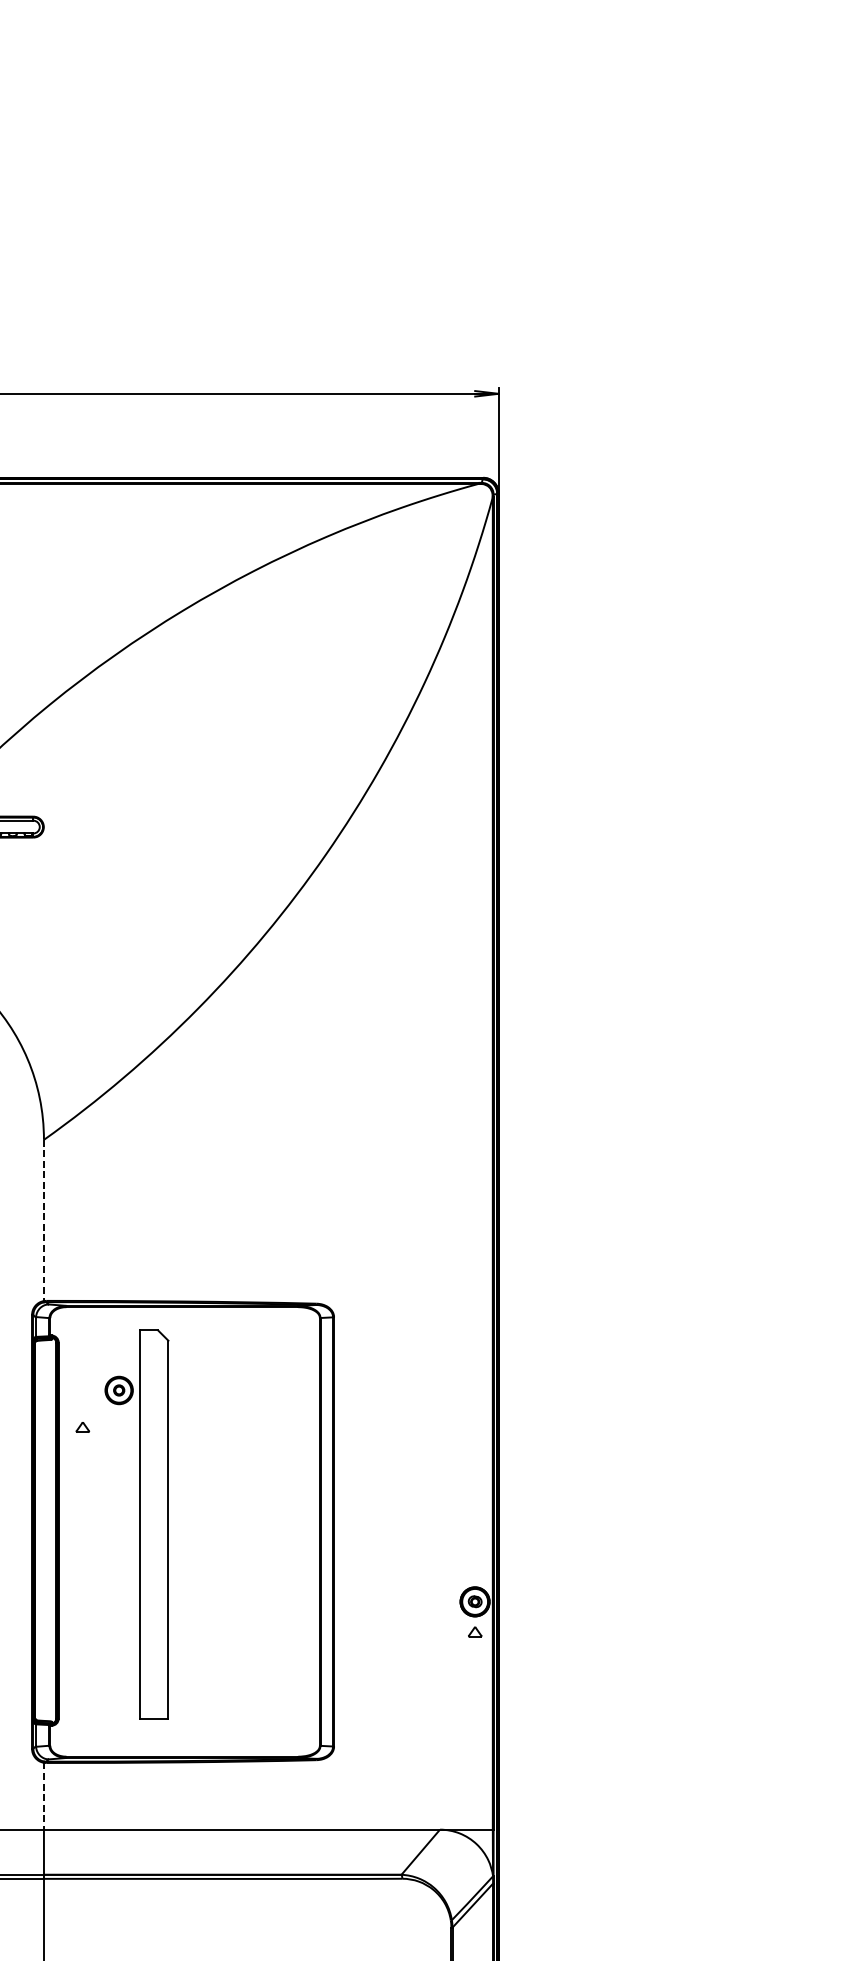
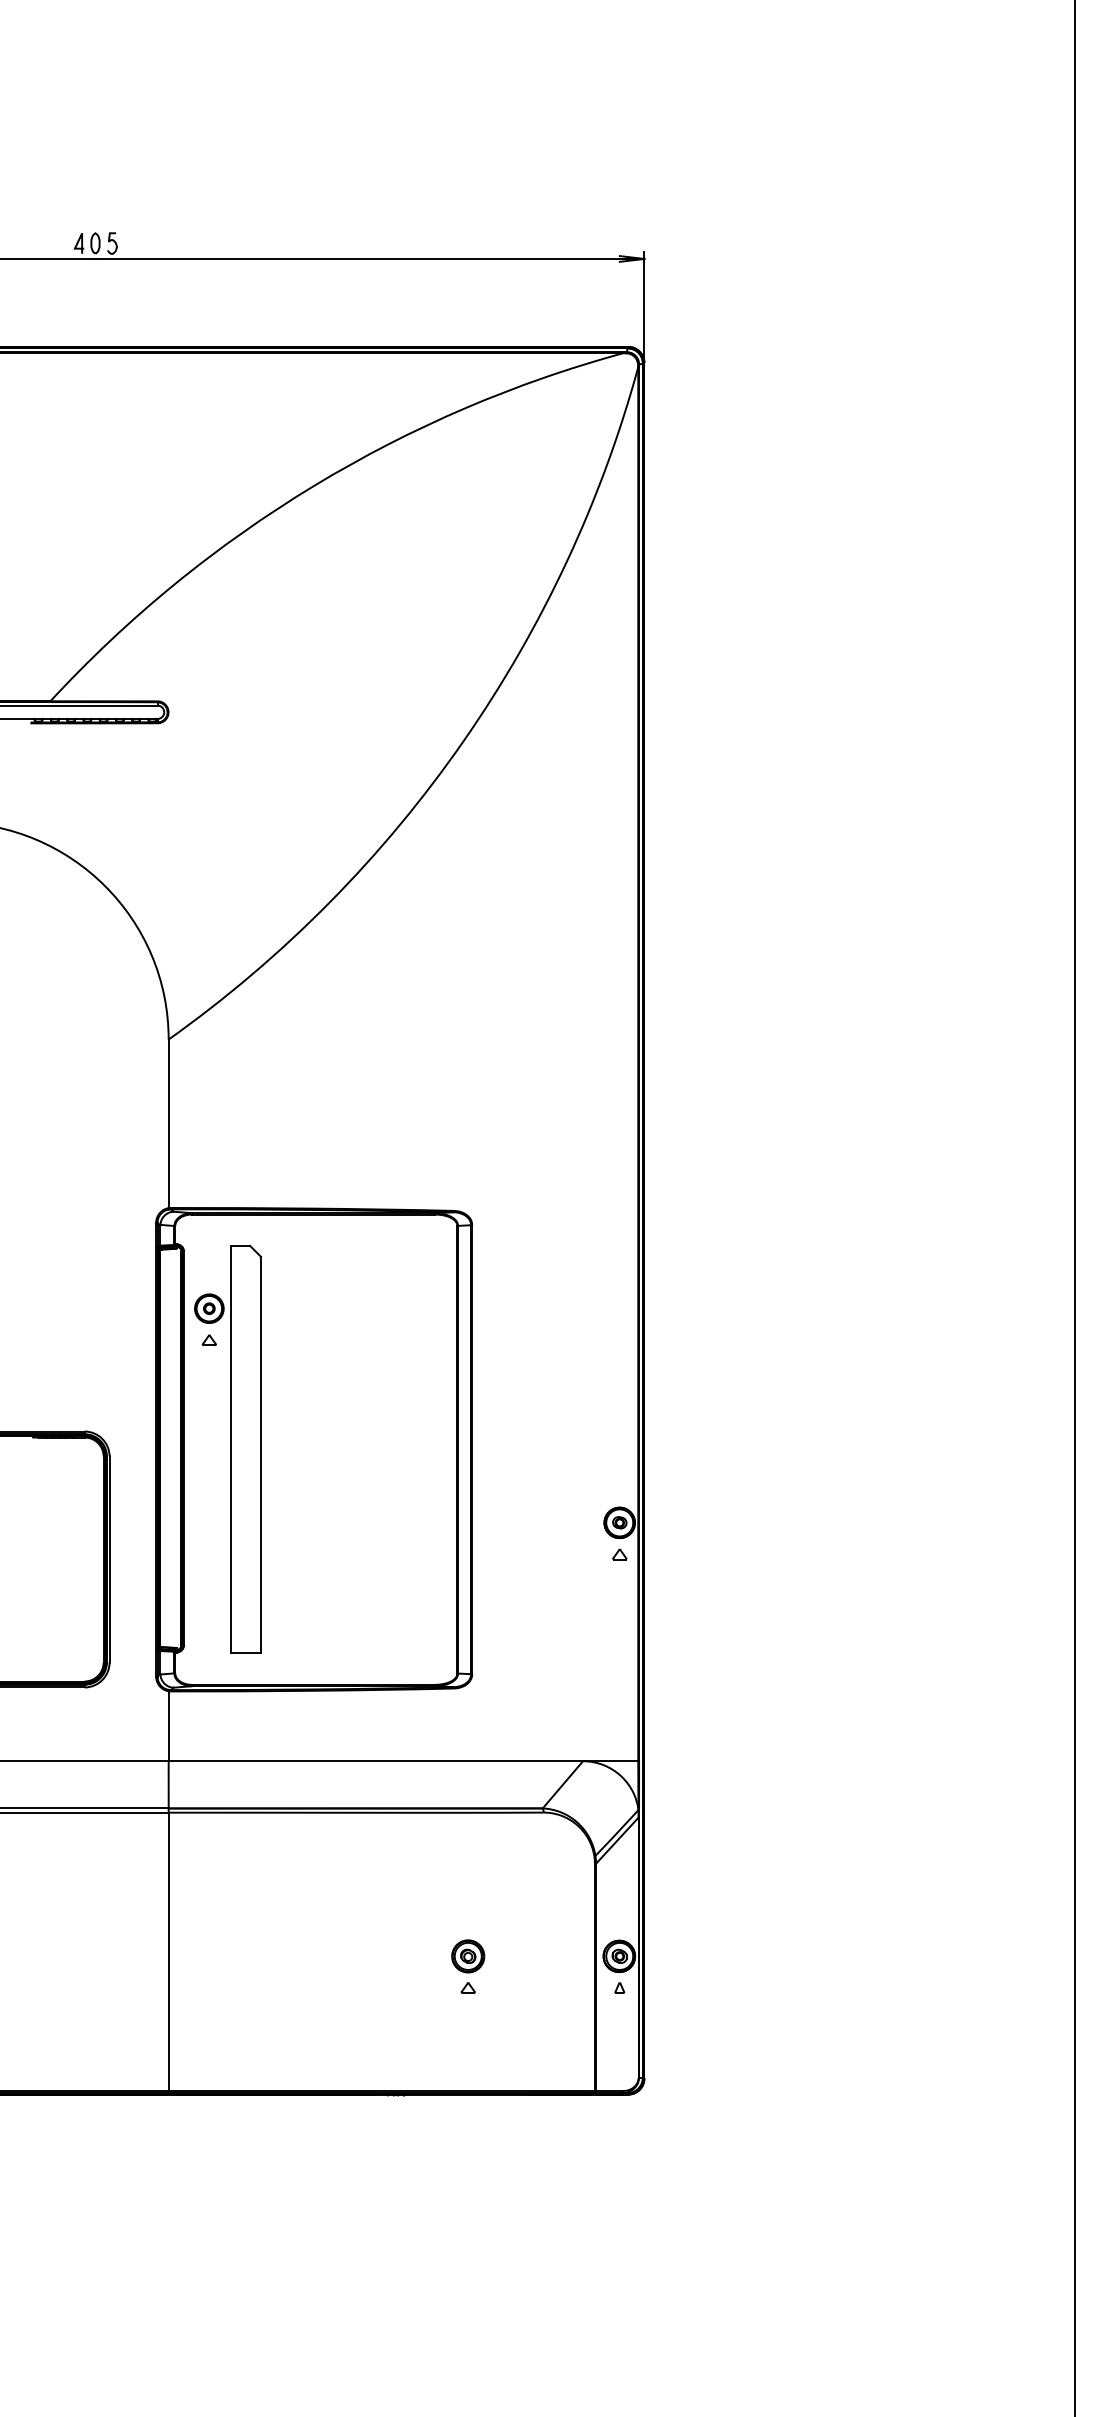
line: (43, 1221) -> (168, 1124), dashed -> solid
part: (136, 1524) -> (227, 1448), moved
line: (43, 1796) -> (168, 1726), dashed -> solid

